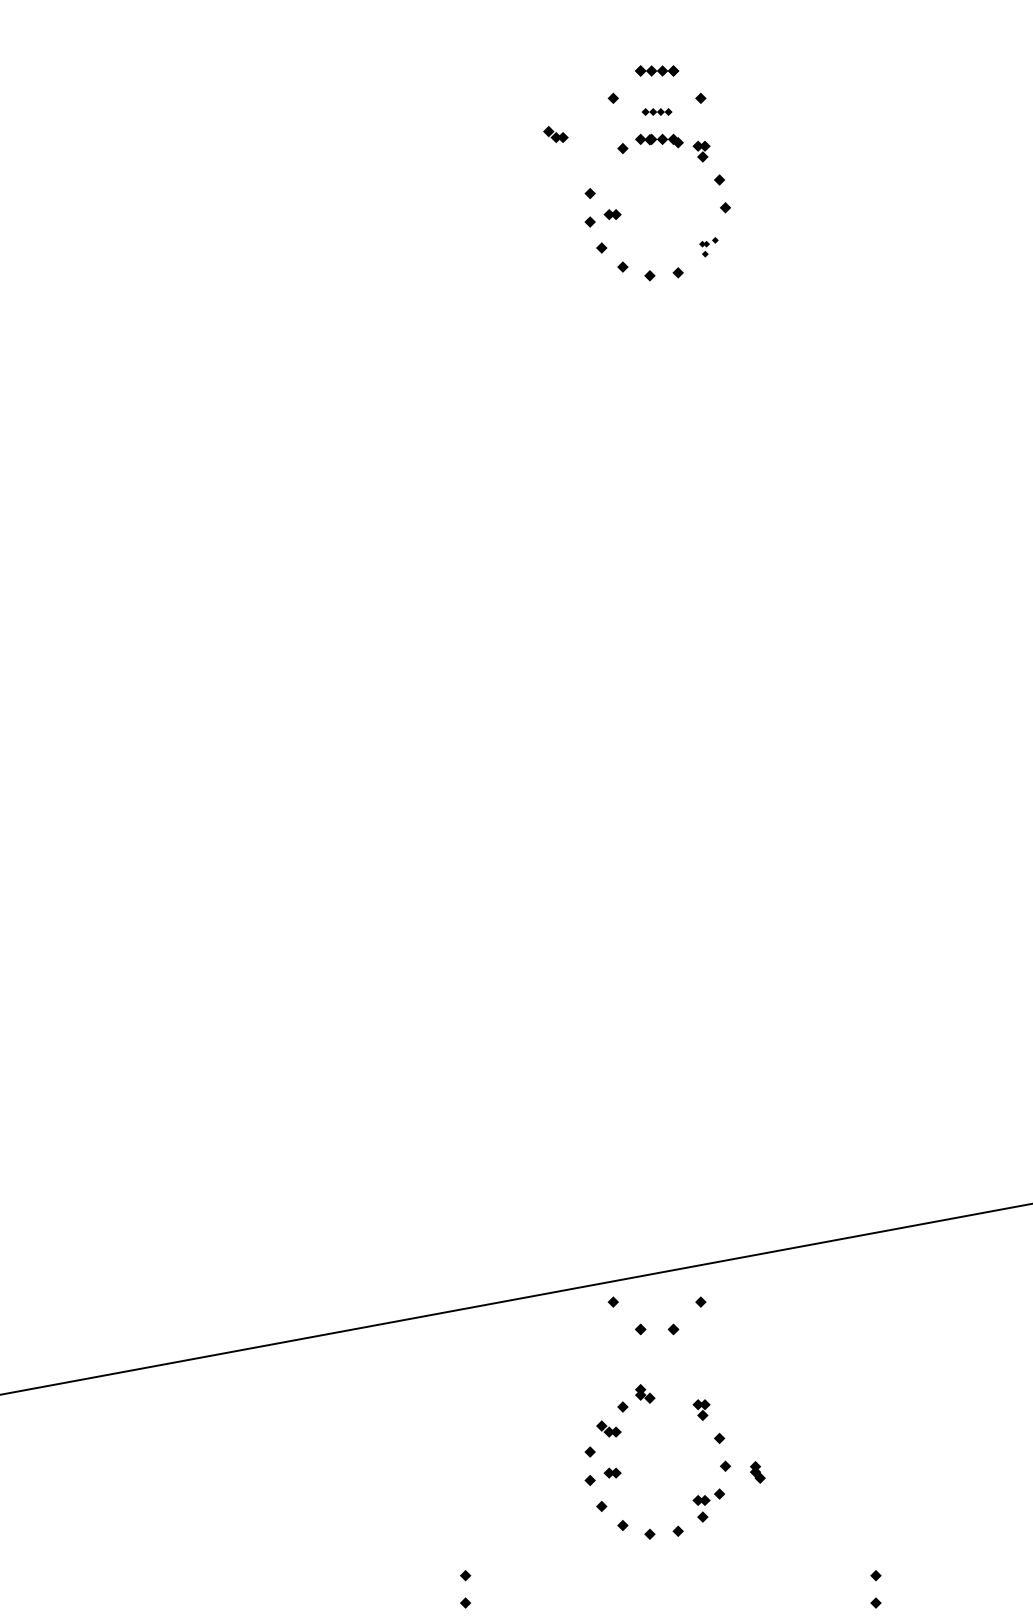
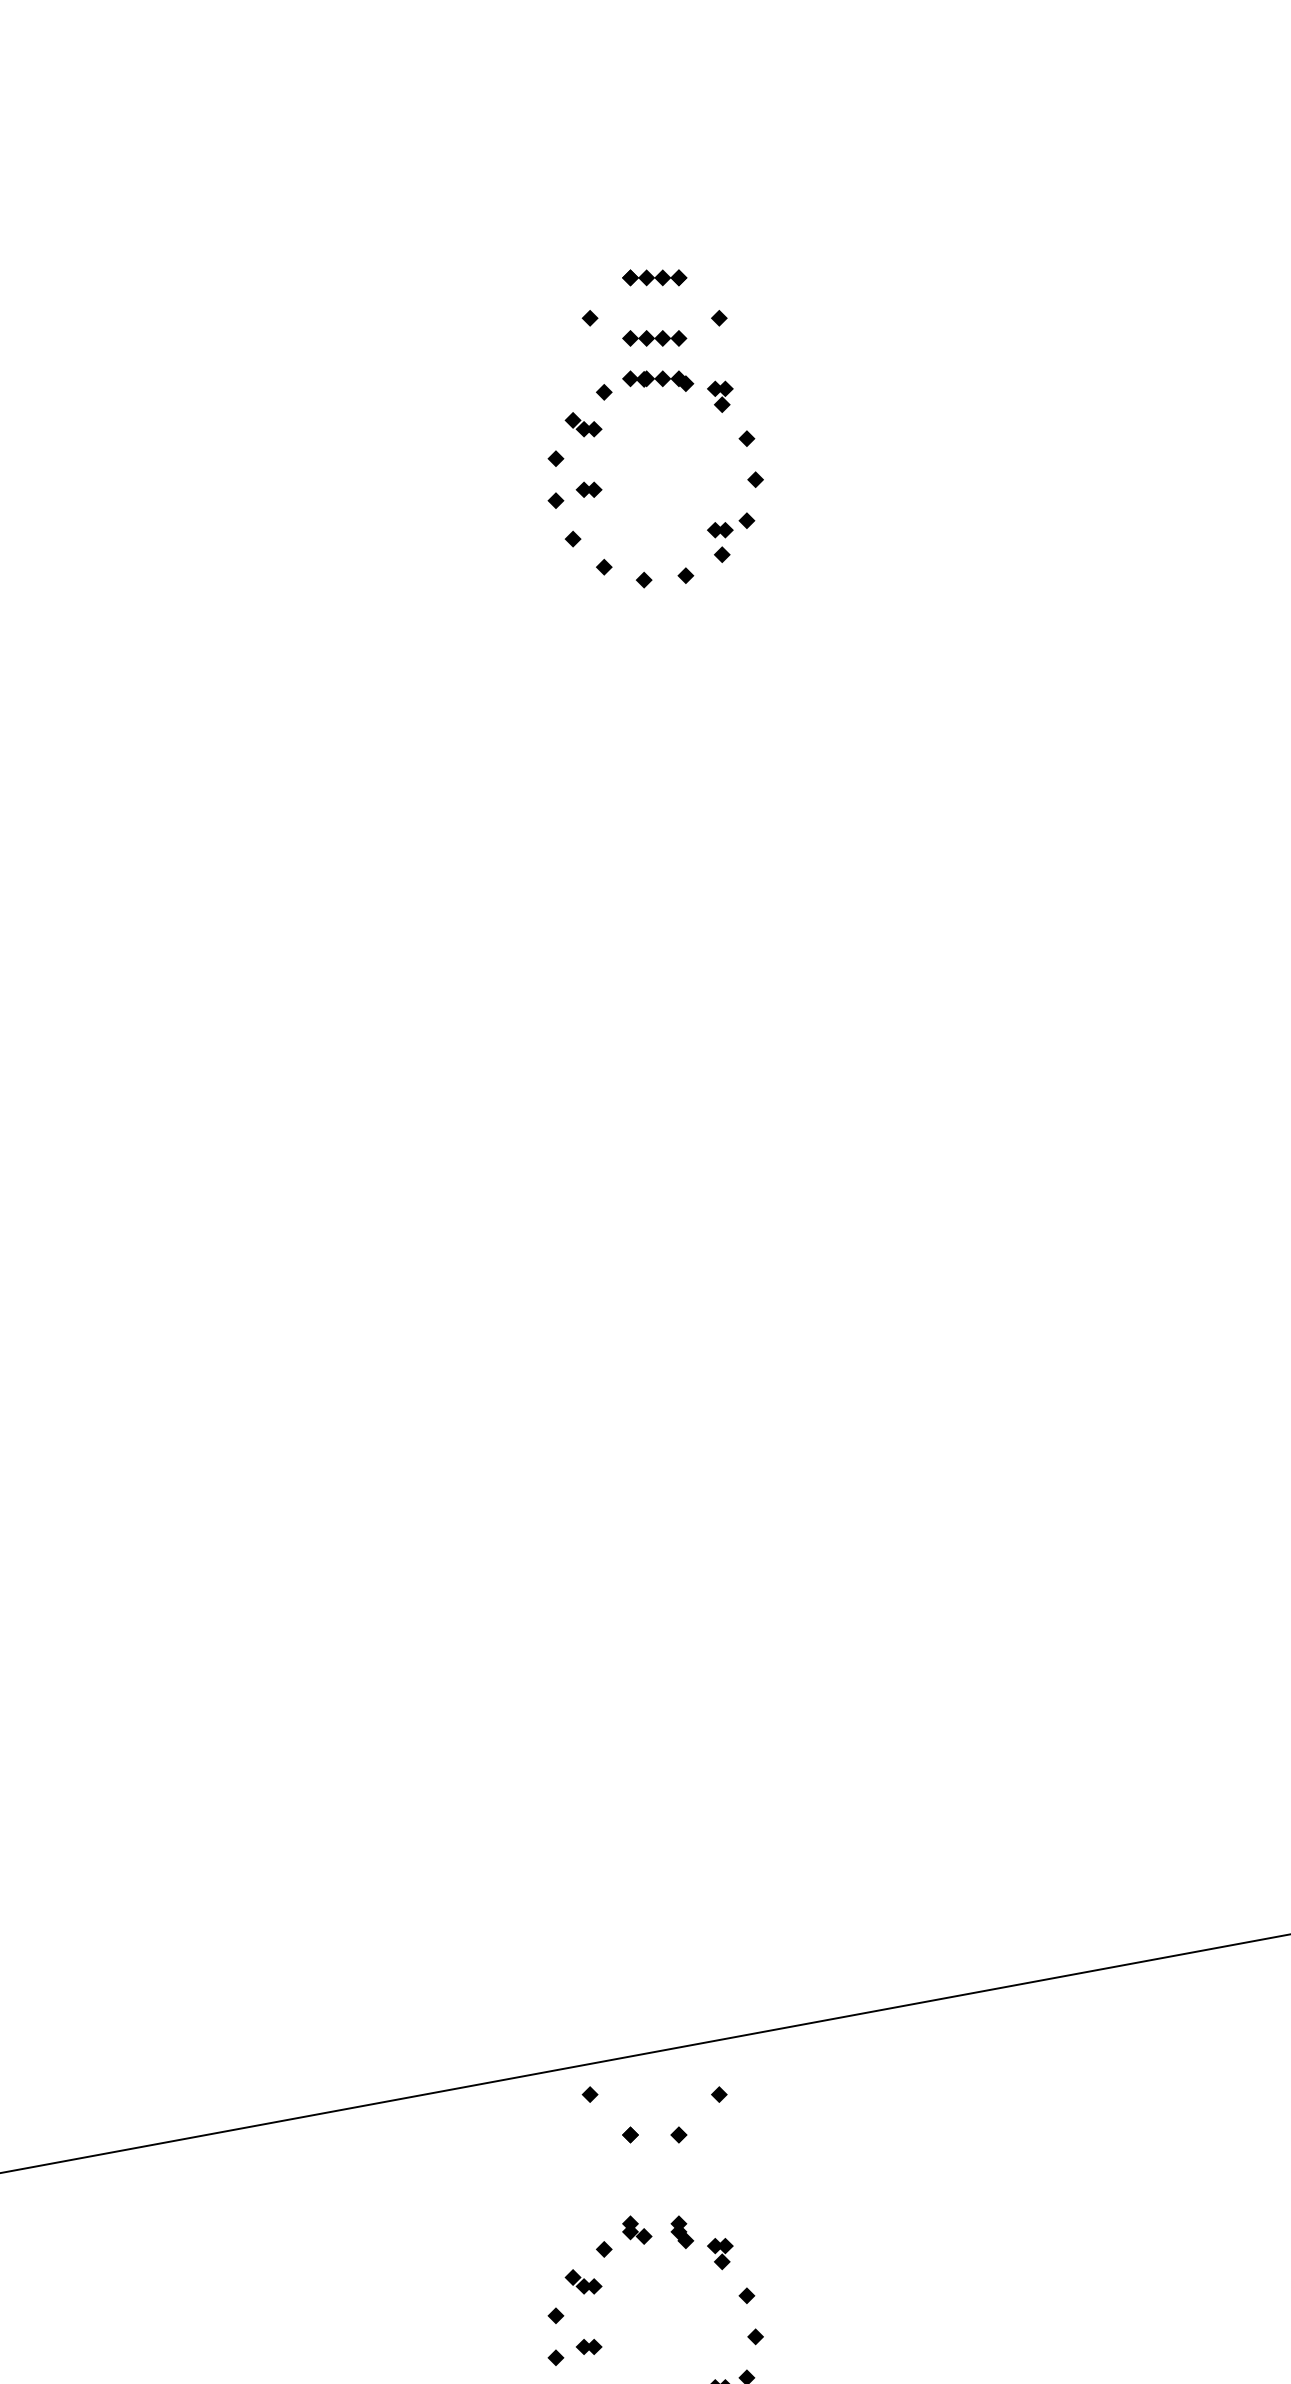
part: (656, 111) -> (653, 337), size x1.43
part: (555, 134) -> (582, 424), moved
part: (708, 247) -> (730, 538), size x1.67
part: (757, 1472) -> (681, 2232), moved

